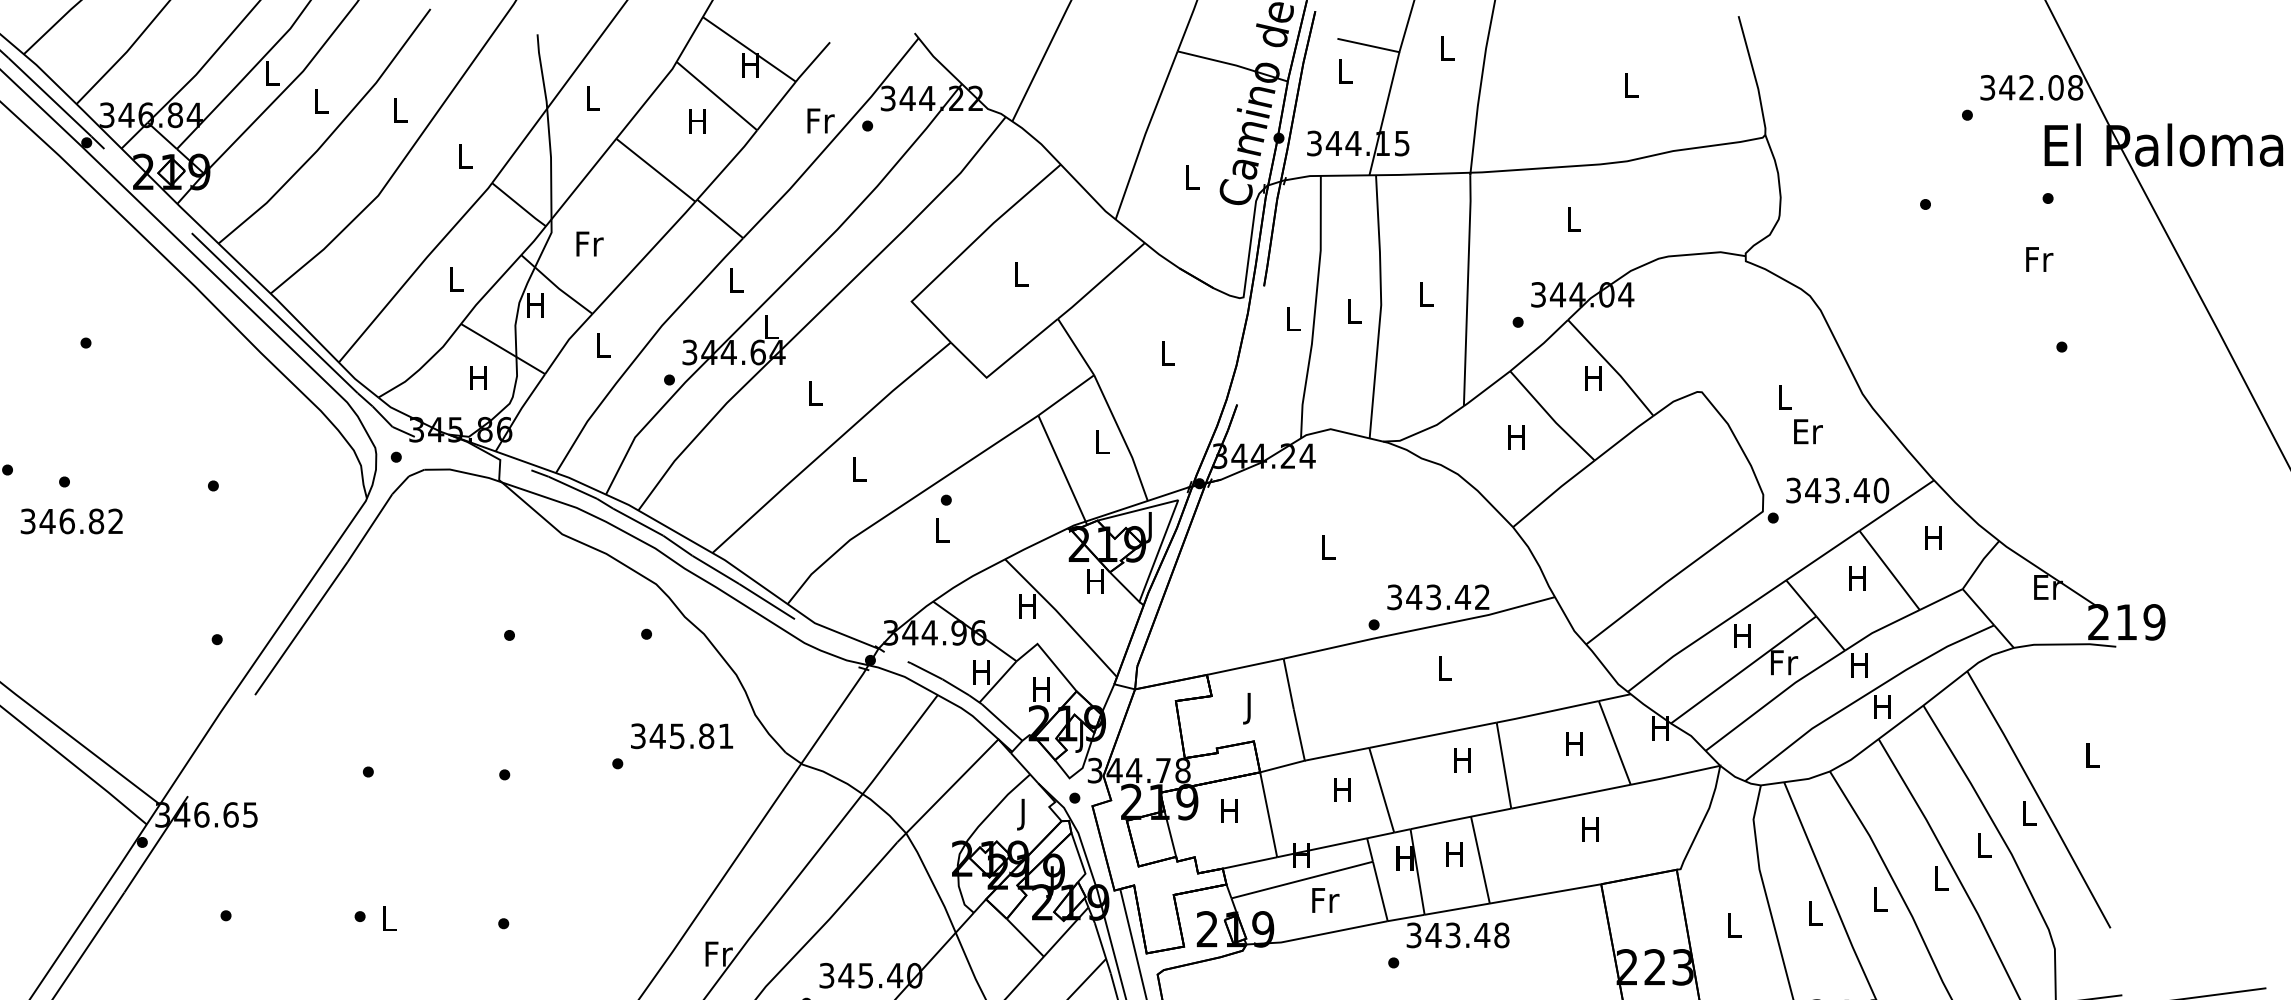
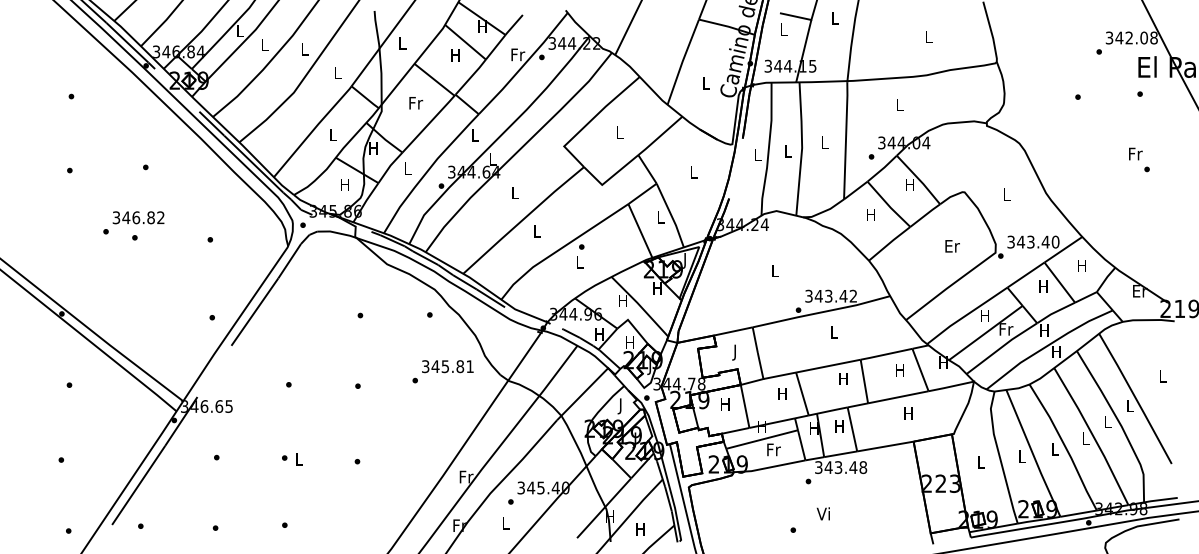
text: (590, 244) -> (416, 103), moved
text: (2038, 258) -> (1135, 153), moved
text: (1808, 432) -> (952, 246), moved
text: (71, 520) -> (138, 217), moved

